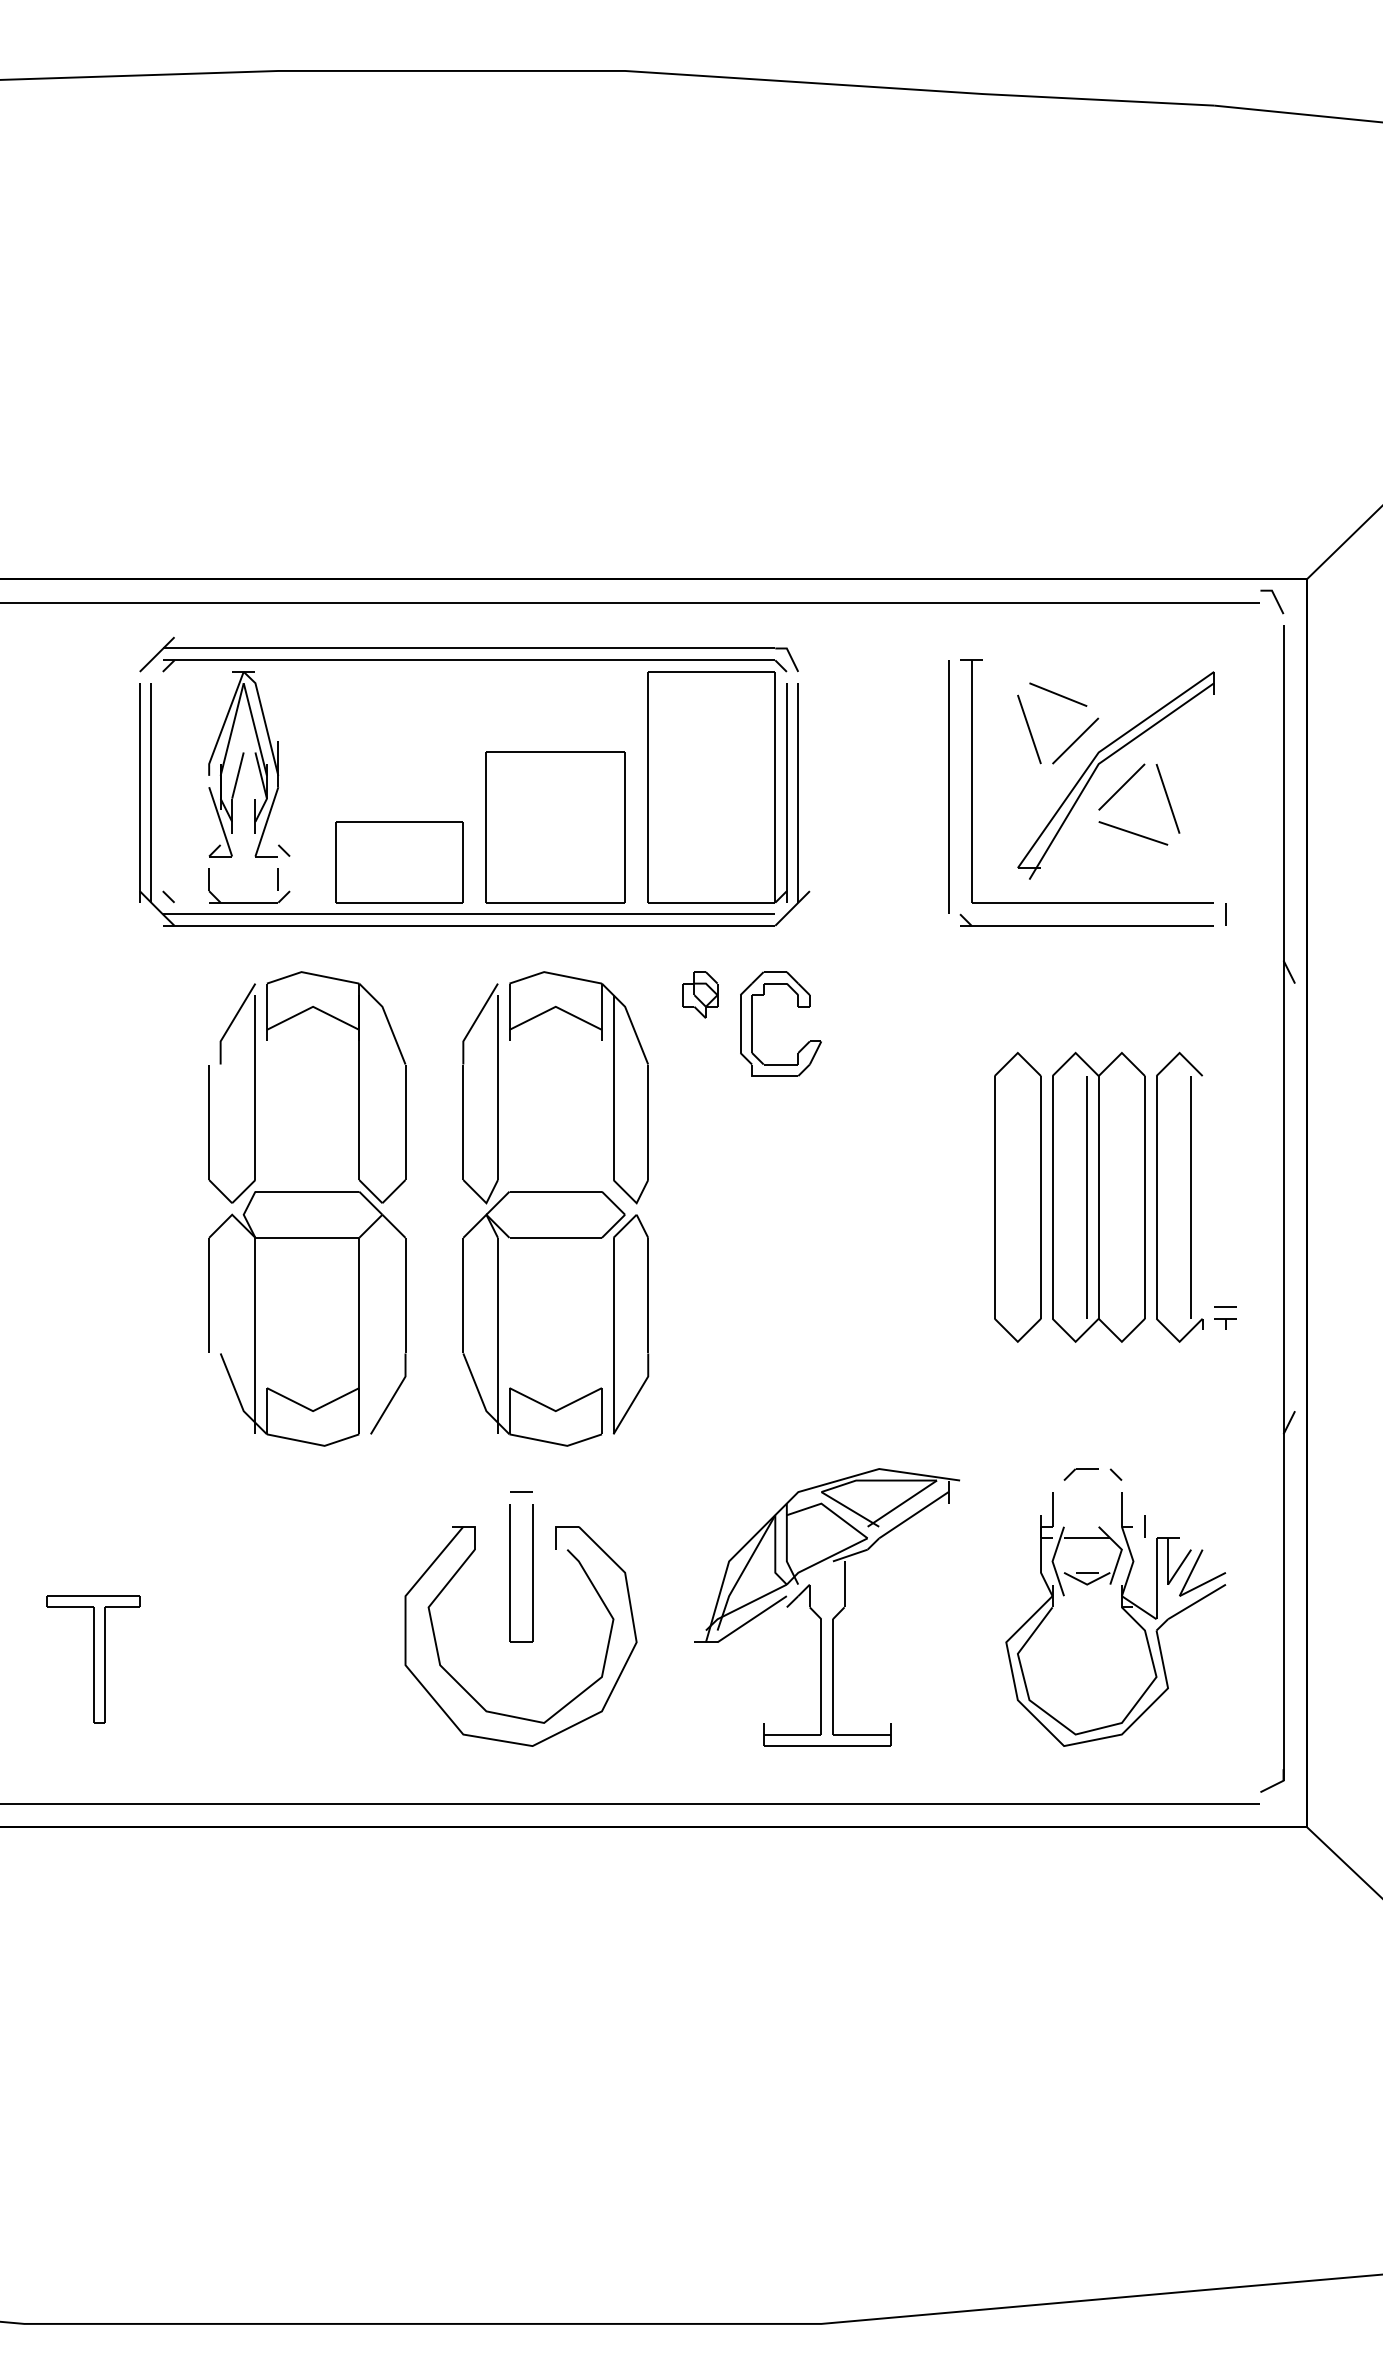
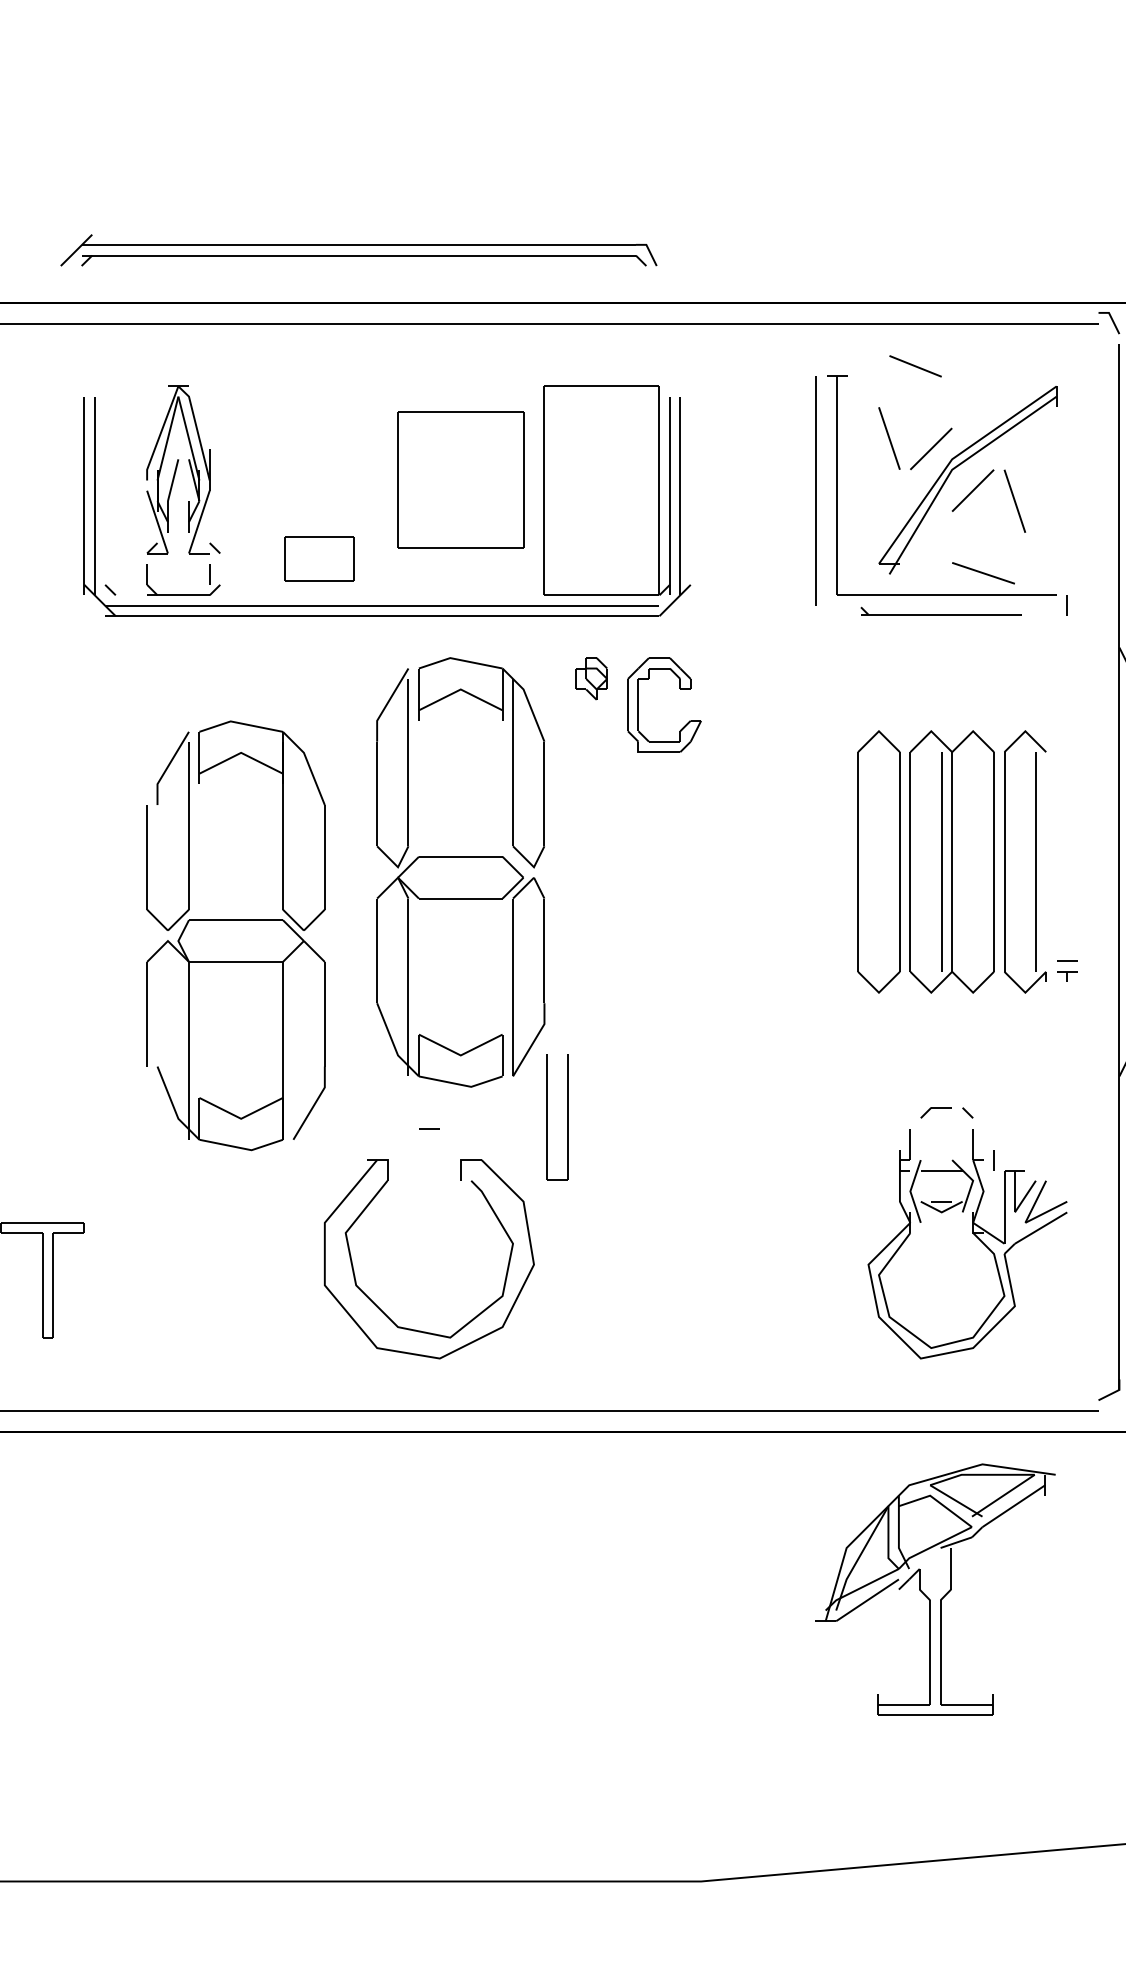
part: (468, 654) -> (358, 250), moved
line: (1058, 694) -> (915, 366), moved
part: (555, 827) -> (460, 480), moved
line: (1133, 833) -> (983, 573), moved
part: (399, 862) -> (319, 558), size x0.6
part: (1086, 919) -> (941, 610), size x0.7
part: (307, 1208) -> (236, 935), moved
part: (510, 1573) -> (548, 1117), moved
part: (819, 1615) -> (928, 1596), moved

